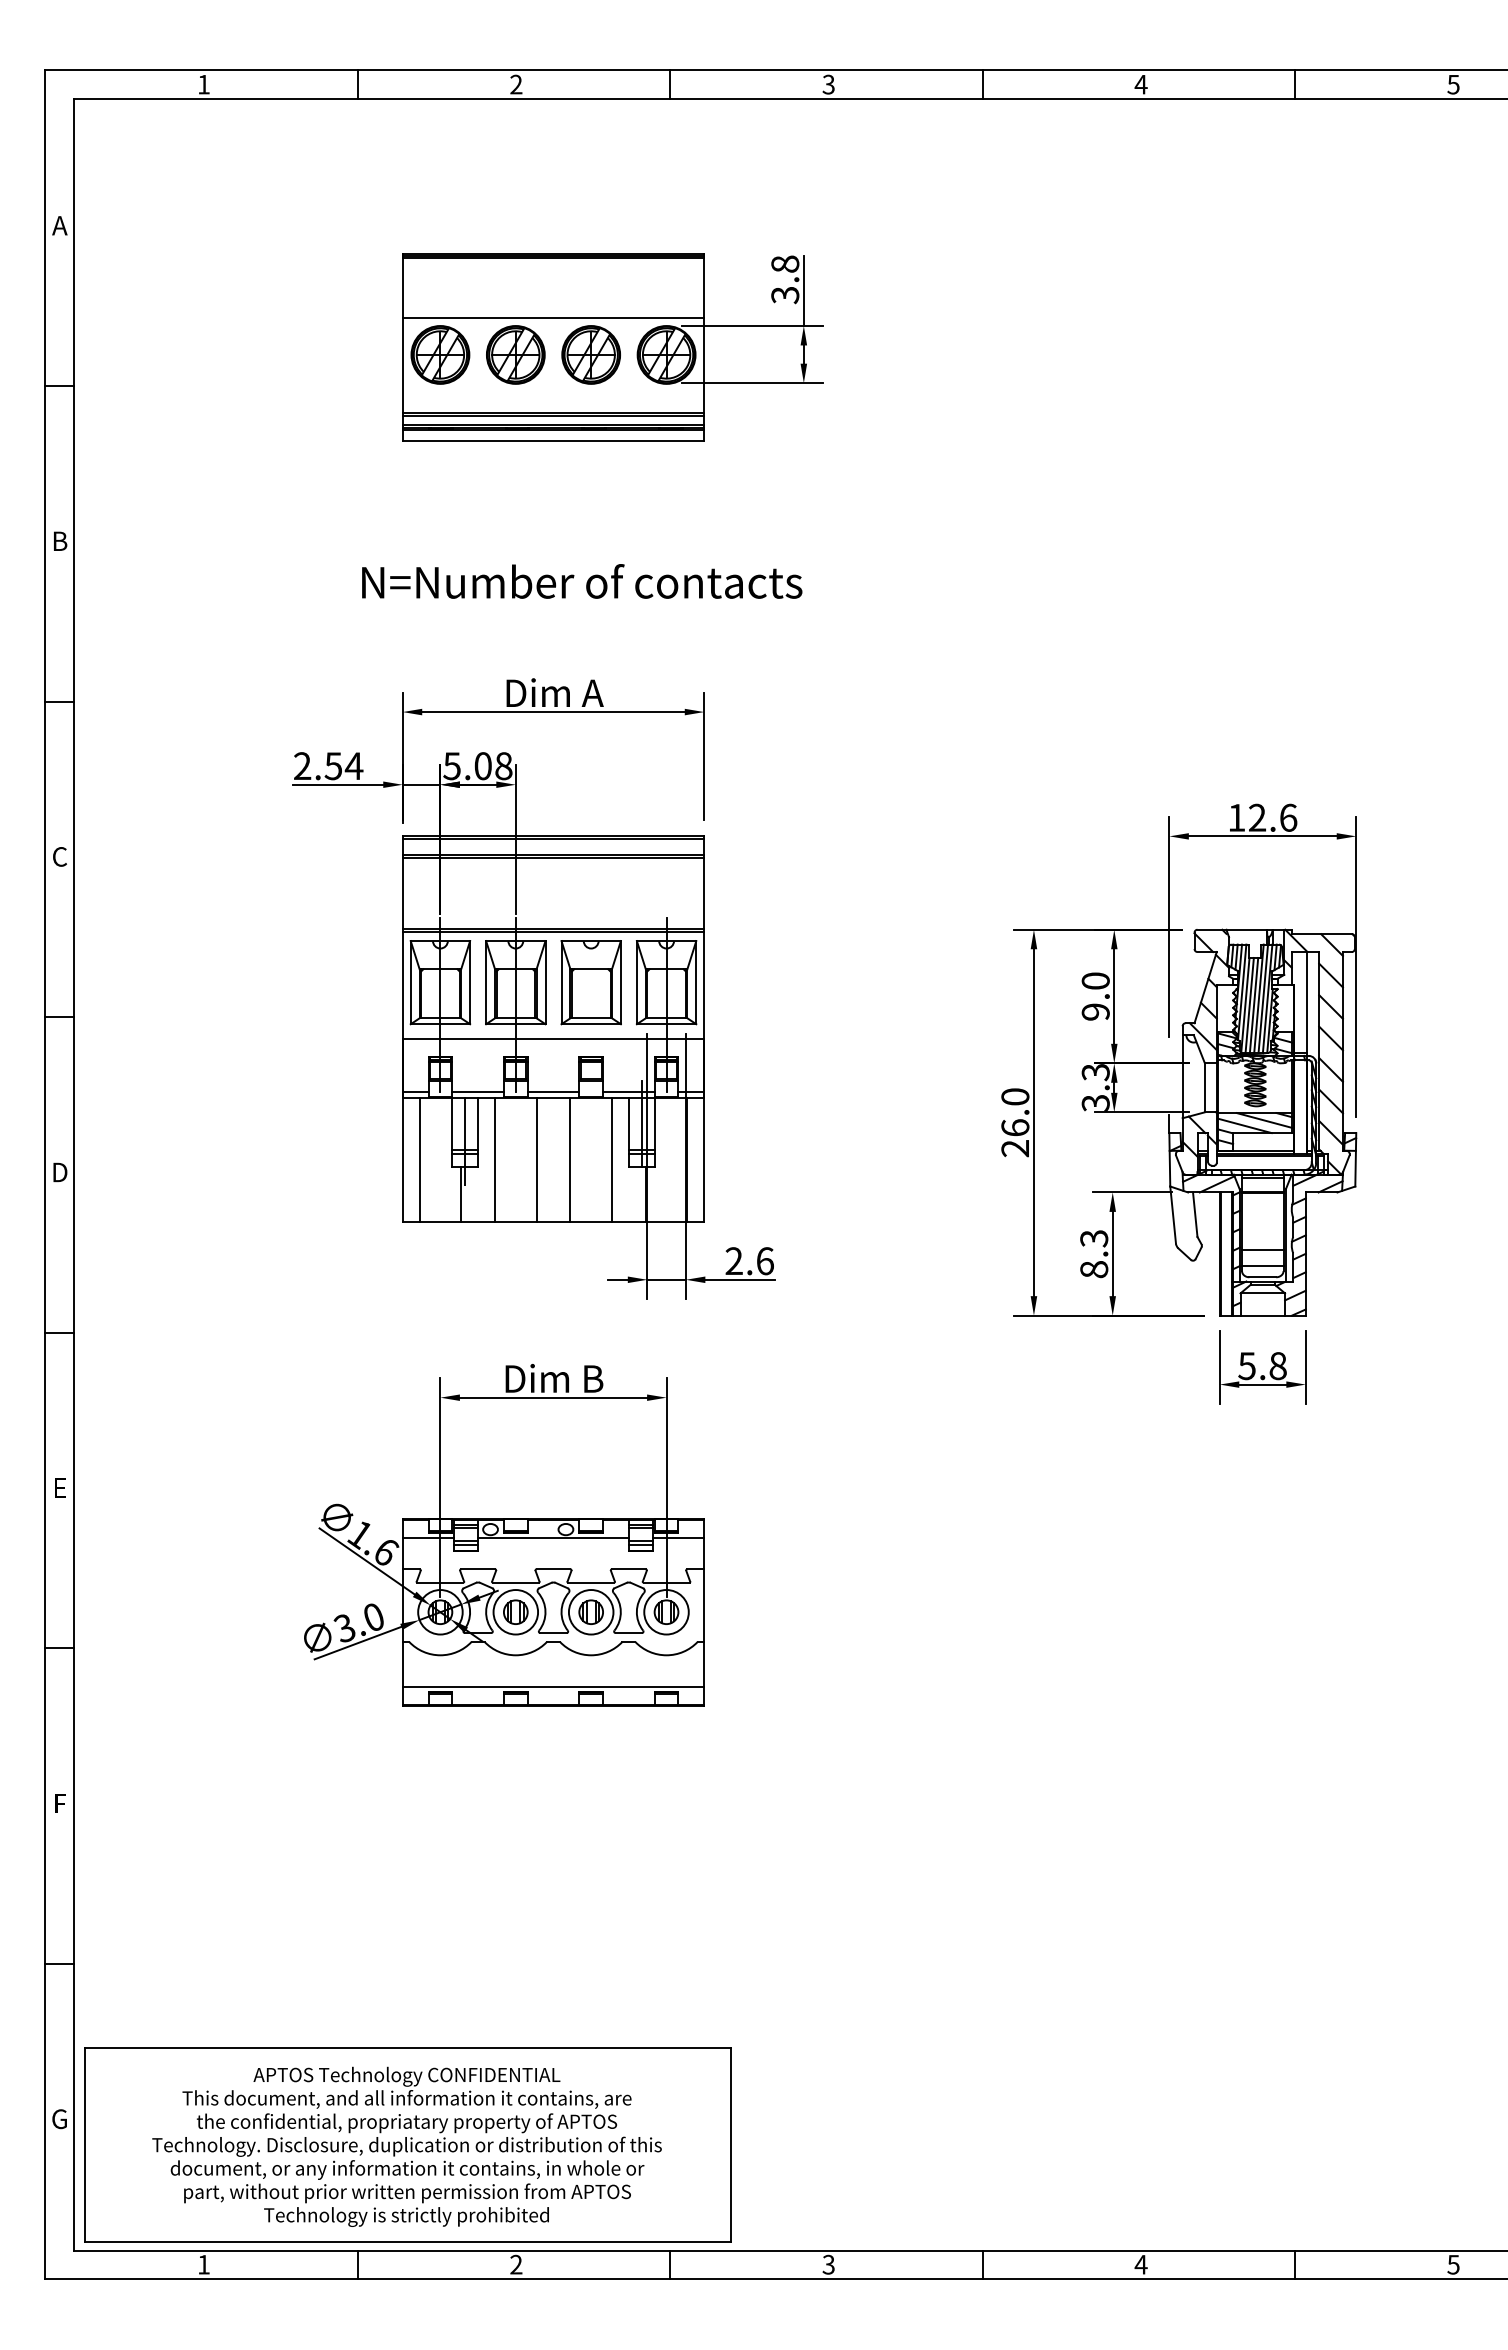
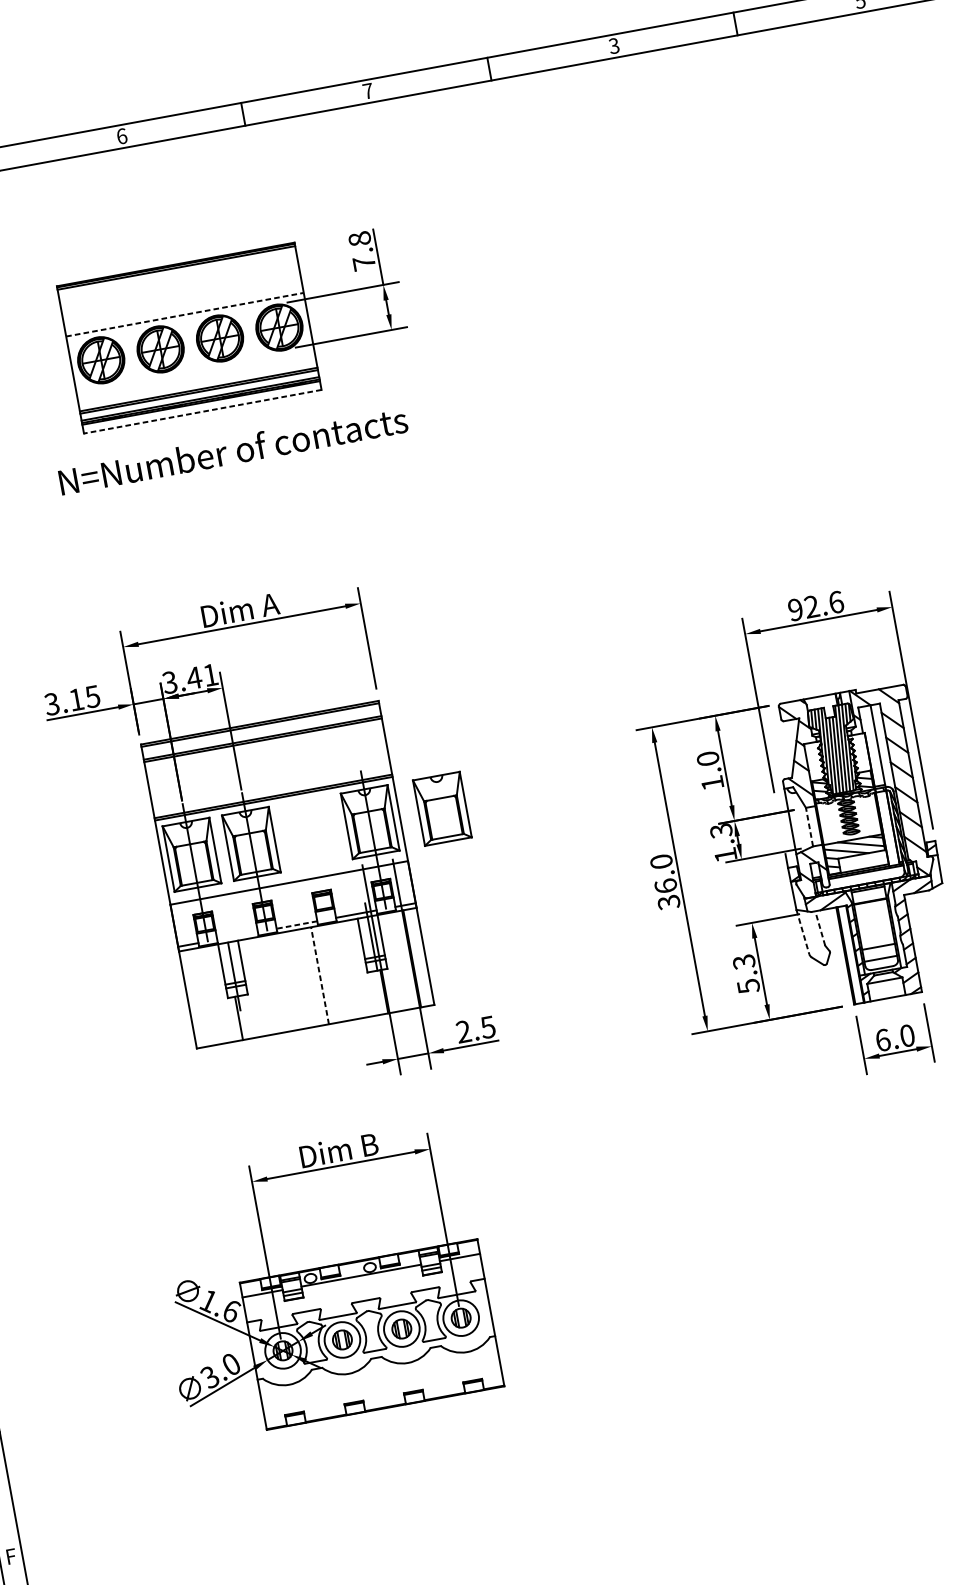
text: (516, 84) -> (122, 136), 2 -> 6
text: (828, 84) -> (367, 91), 3 -> 7
text: (1140, 84) -> (613, 46), 4 -> 3
text: (785, 295) -> (364, 263), 3.8 -> 7.8
line: (553, 317) -> (184, 314), solid -> dashed
line: (553, 441) -> (202, 412), solid -> dashed
text: (582, 581) -> (233, 450), moved
text: (328, 766) -> (72, 700), 2.54 -> 3.15
text: (478, 766) -> (190, 679), 5.08 -> 3.41
text: (1236, 817) -> (795, 609), 12.6 -> 92.6
part: (590, 982) -> (441, 808), moved
text: (1095, 1011) -> (712, 782), 9.0 -> 1.0
line: (1204, 1087) -> (809, 826), solid -> dashed
line: (477, 1092) -> (237, 936), removed
line: (553, 1092) -> (296, 925), solid -> dashed
text: (1095, 1103) -> (725, 855), 3.3 -> 1.3
text: (1015, 1148) -> (669, 902), 26.0 -> 36.0
line: (419, 1159) -> (201, 997), removed
line: (494, 1159) -> (260, 986), removed
line: (536, 1159) -> (293, 980), removed
line: (612, 1159) -> (353, 969), removed
line: (570, 1160) -> (320, 976), solid -> dashed
line: (1195, 1214) -> (820, 928), solid -> dashed
line: (1173, 1215) -> (803, 932), solid -> dashed
text: (764, 1261) -> (487, 1027), 2.6 -> 2.5
text: (1094, 1269) -> (748, 986), 8.3 -> 5.3
text: (1262, 1366) -> (895, 1038), 5.8 -> 6.0
line: (553, 1686) -> (382, 1393), removed

